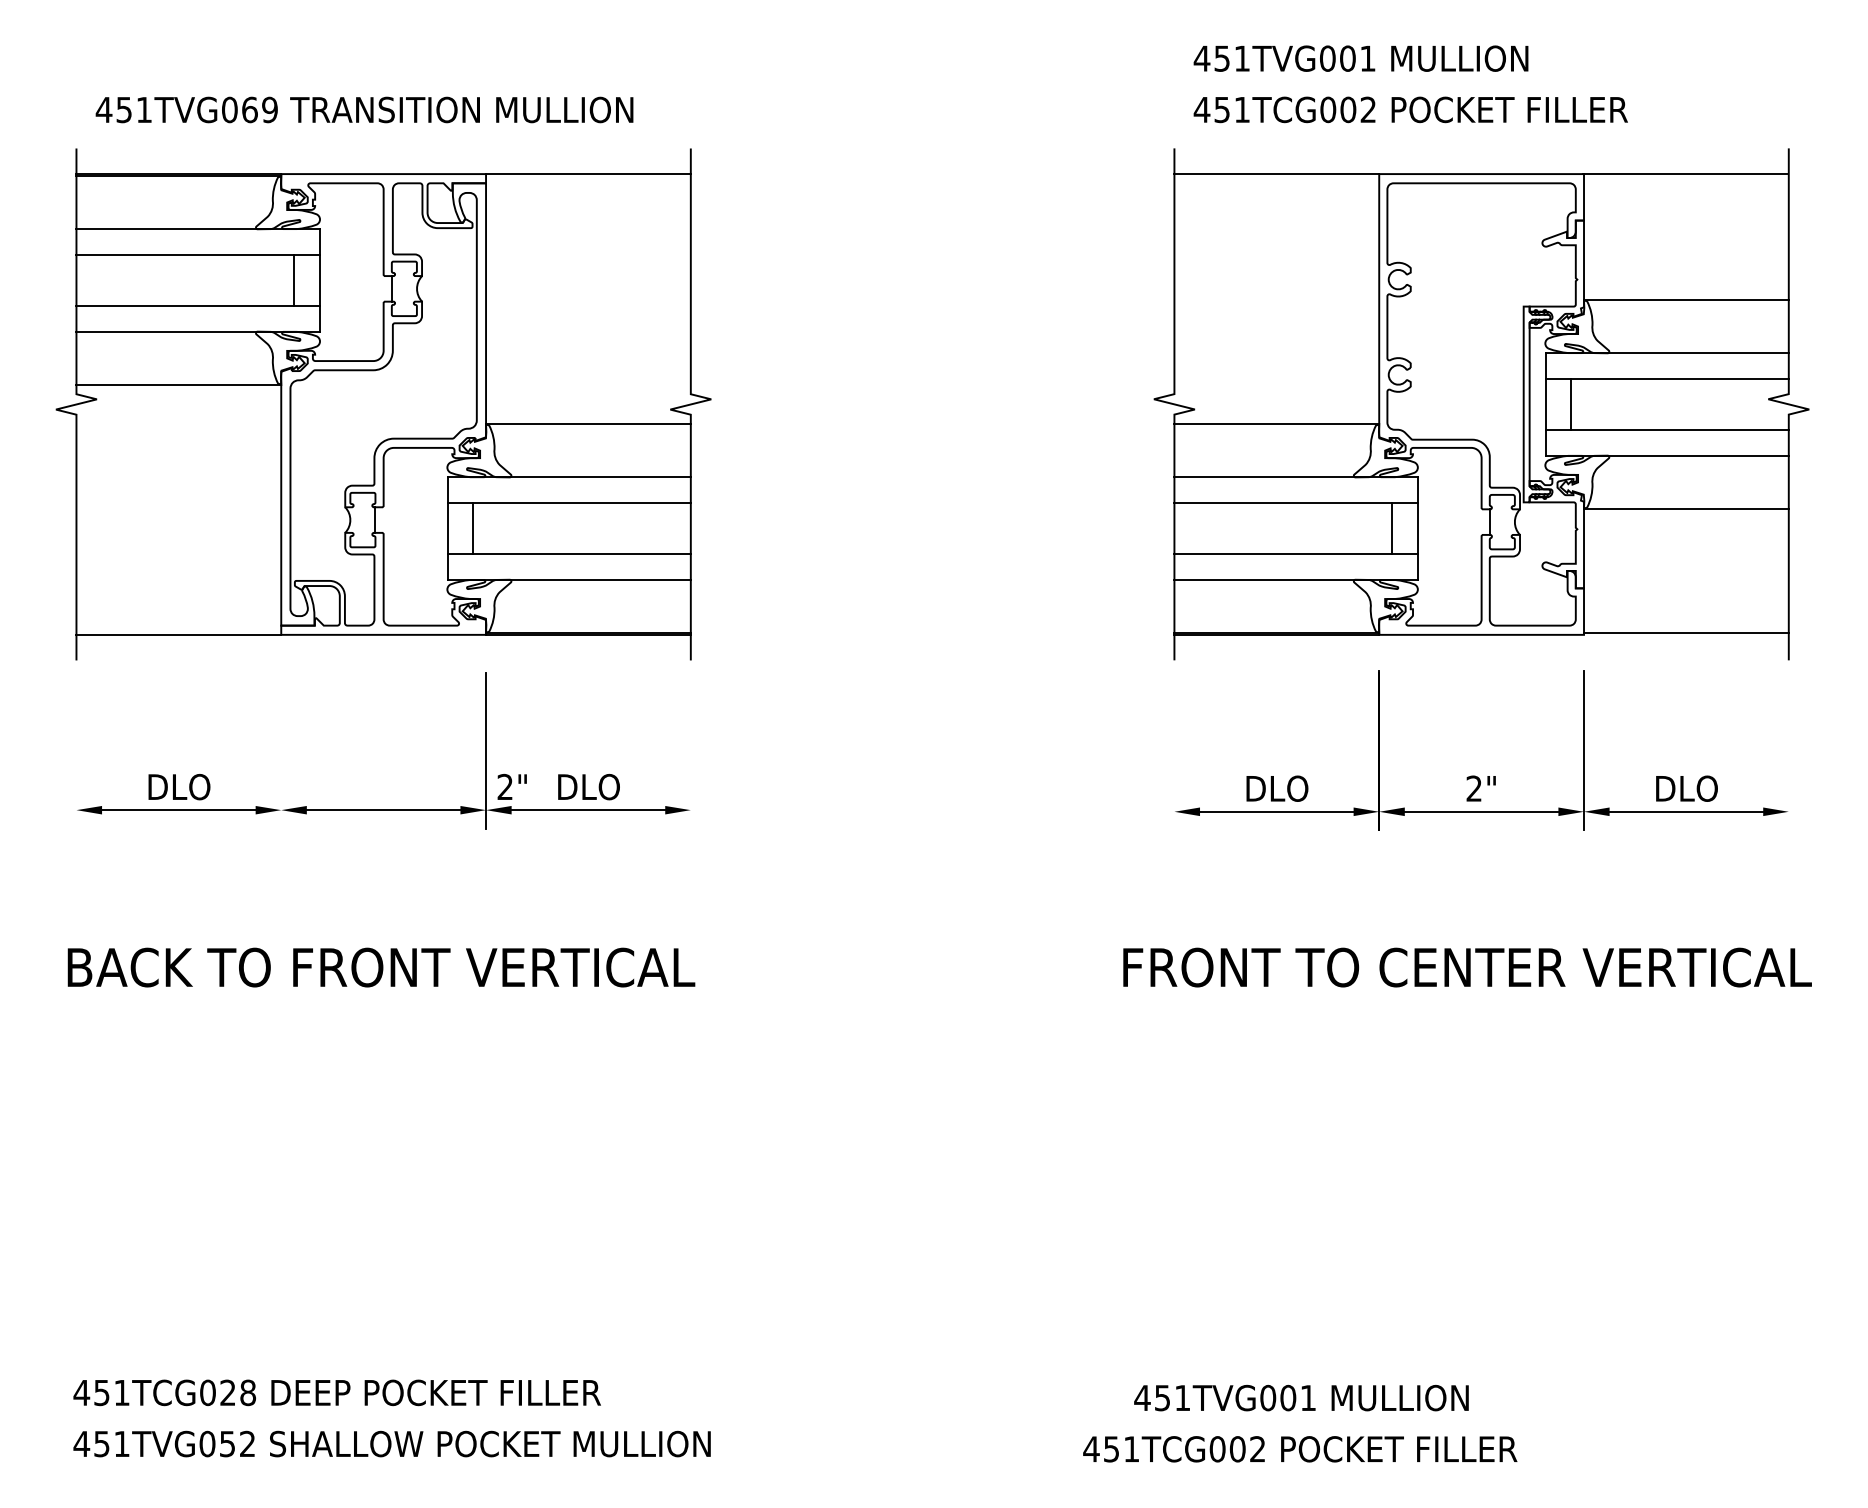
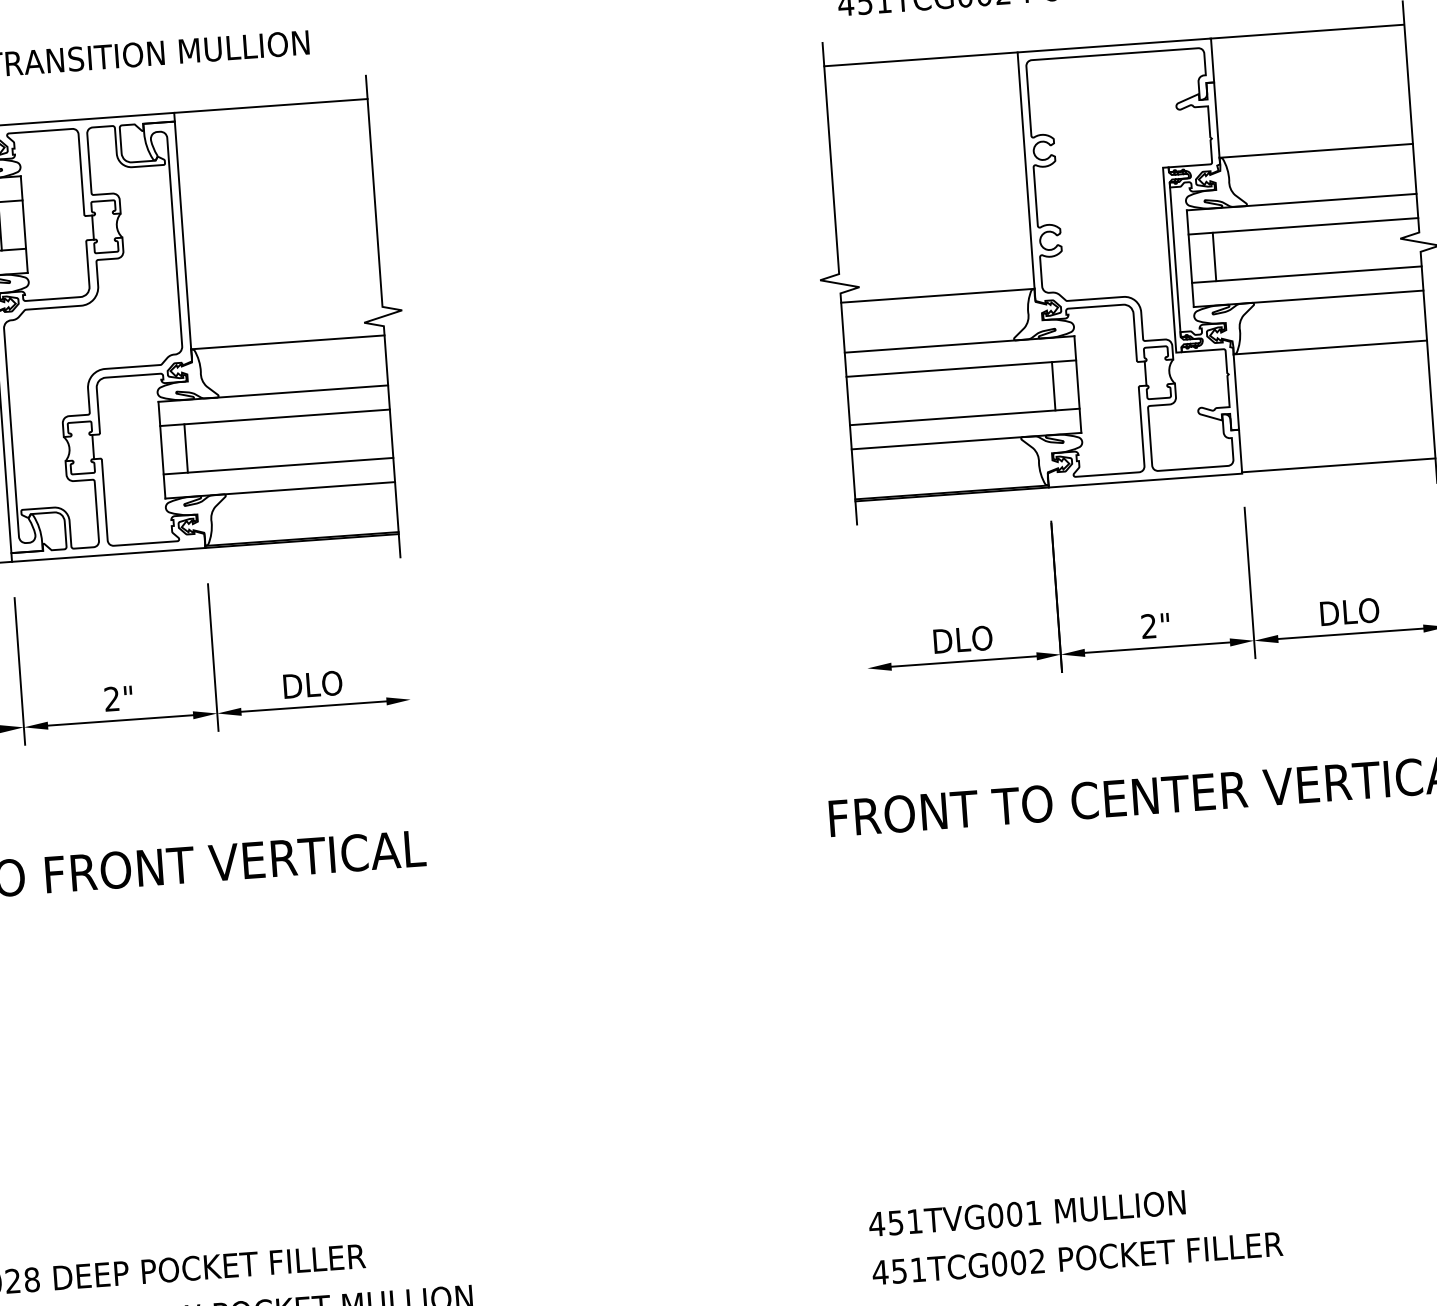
line: (281, 750) -> (20, 671), added
text: (511, 786) -> (117, 698), moved
text: (1300, 1449) -> (1077, 1258), moved

